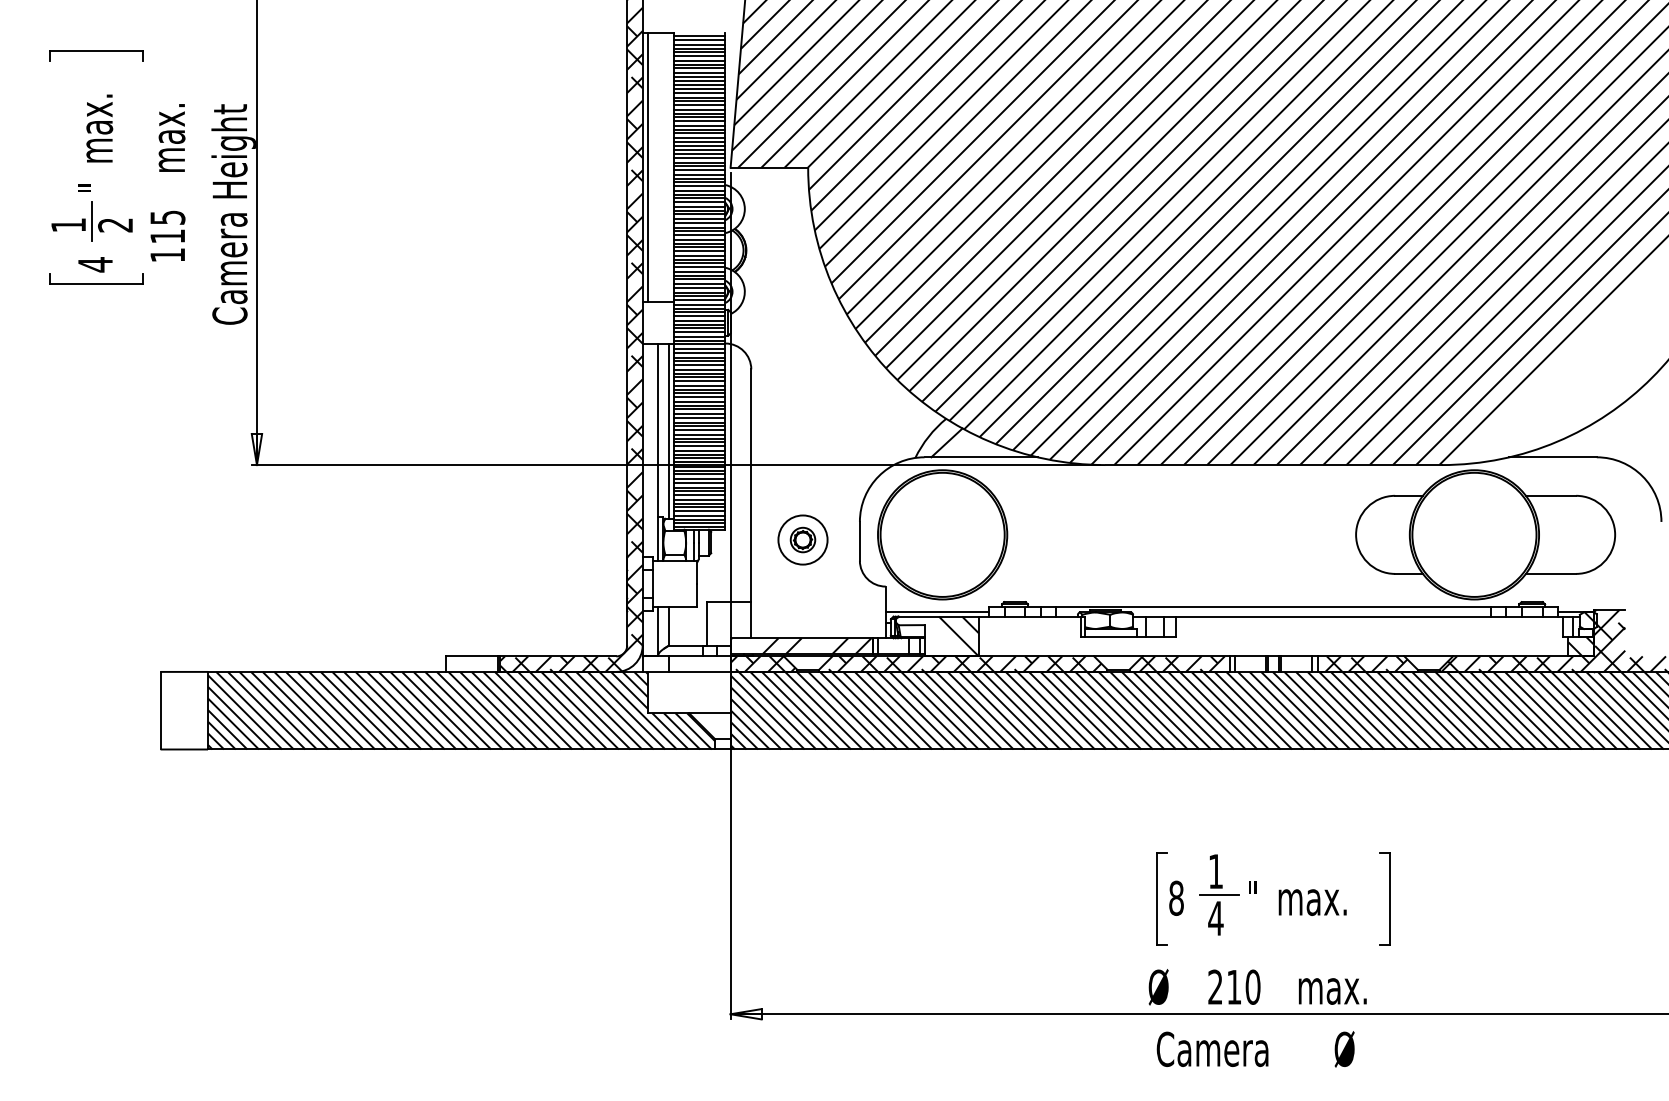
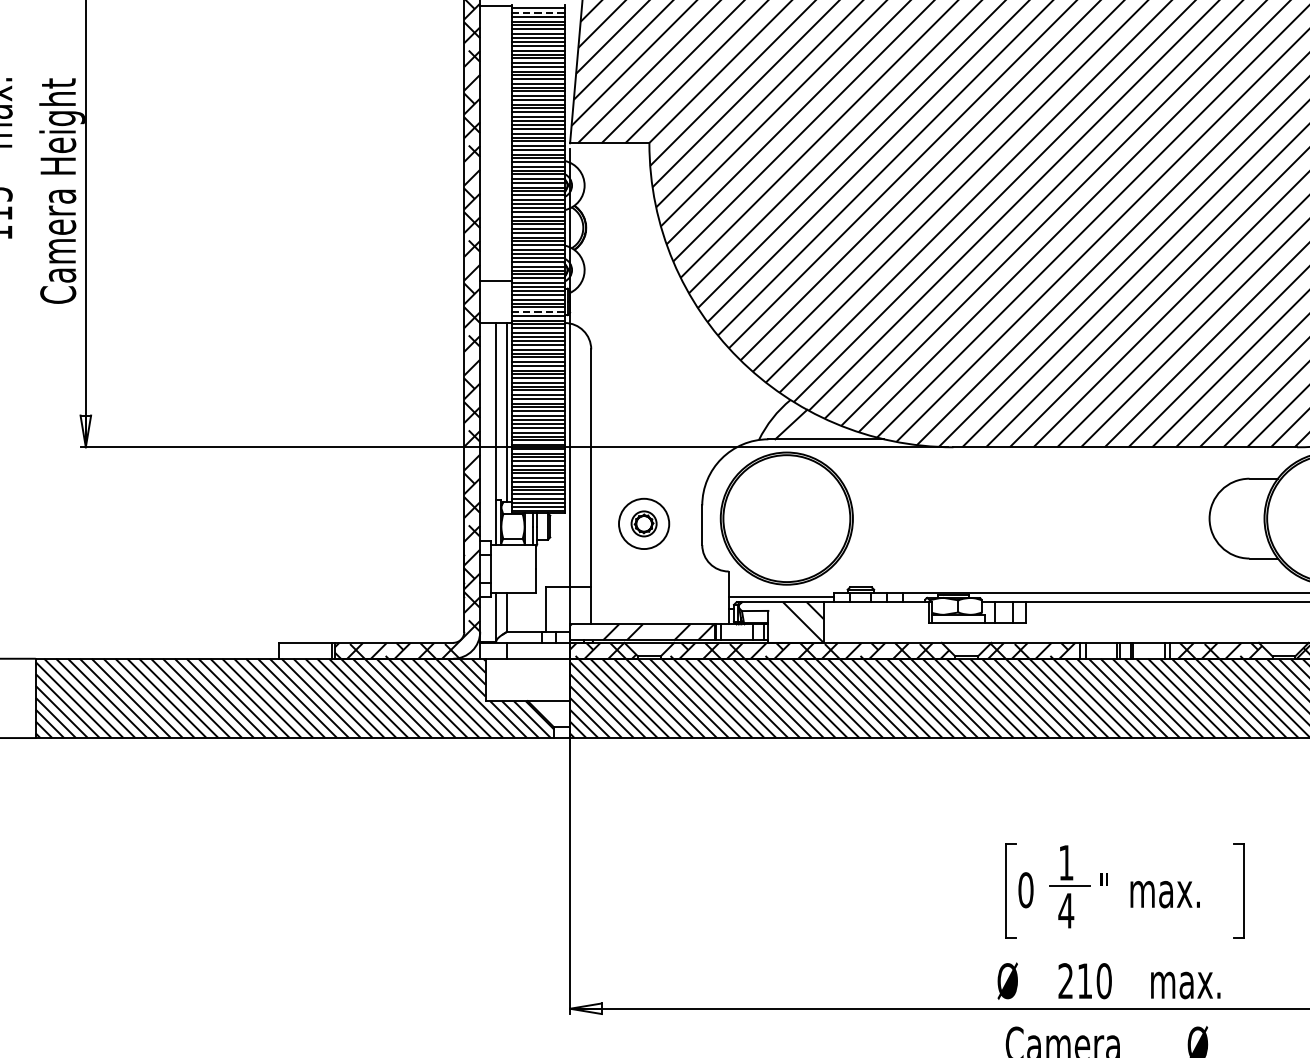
line: (699, 40) -> (538, 13), solid -> dashed
line: (647, 167) -> (485, 143), removed
line: (699, 332) -> (538, 311), solid -> dashed
text: (1176, 898) -> (1025, 890), 8 -> 0

